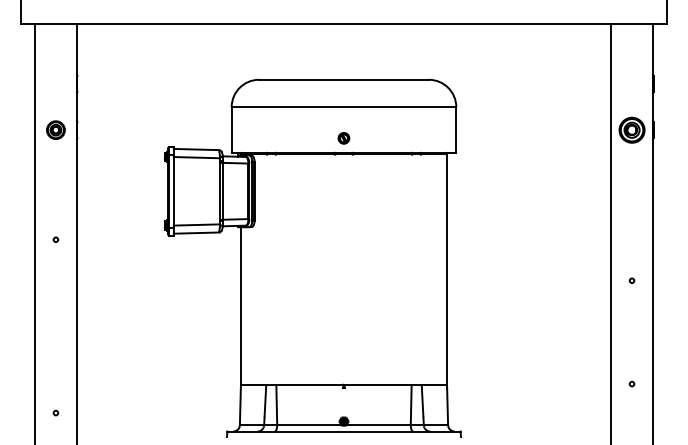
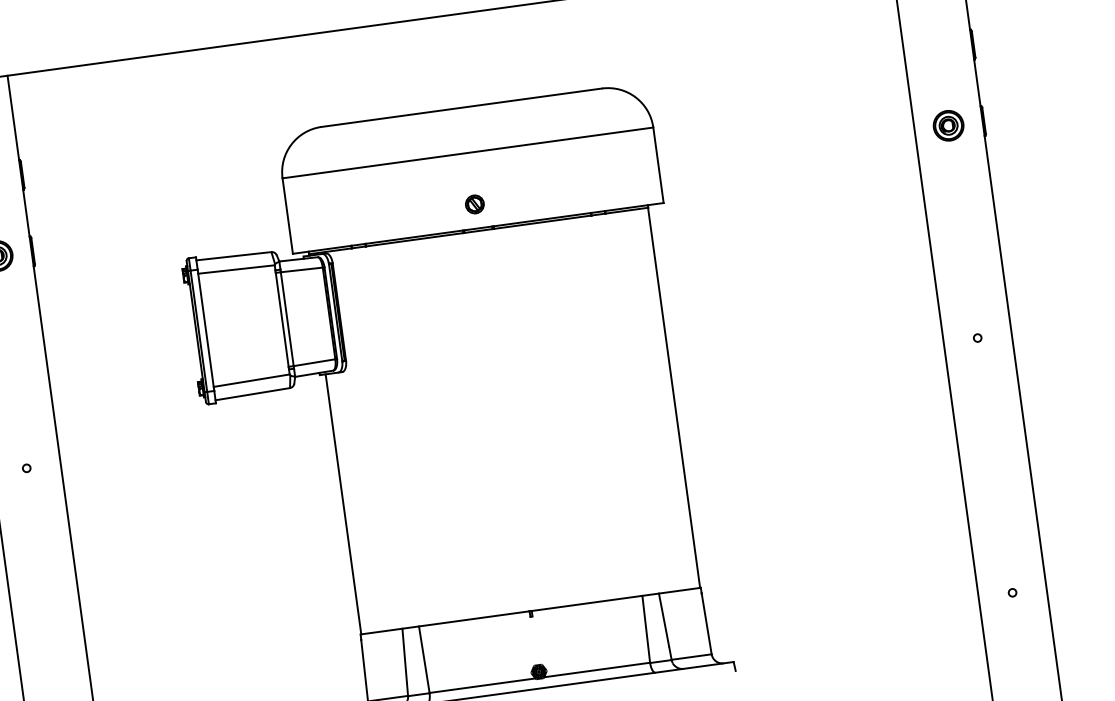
part: (631, 129) -> (947, 124), size x0.71
circle: (55, 239) -> (25, 467), moved
circle: (631, 280) -> (976, 337), moved
circle: (631, 384) -> (1011, 593), moved

